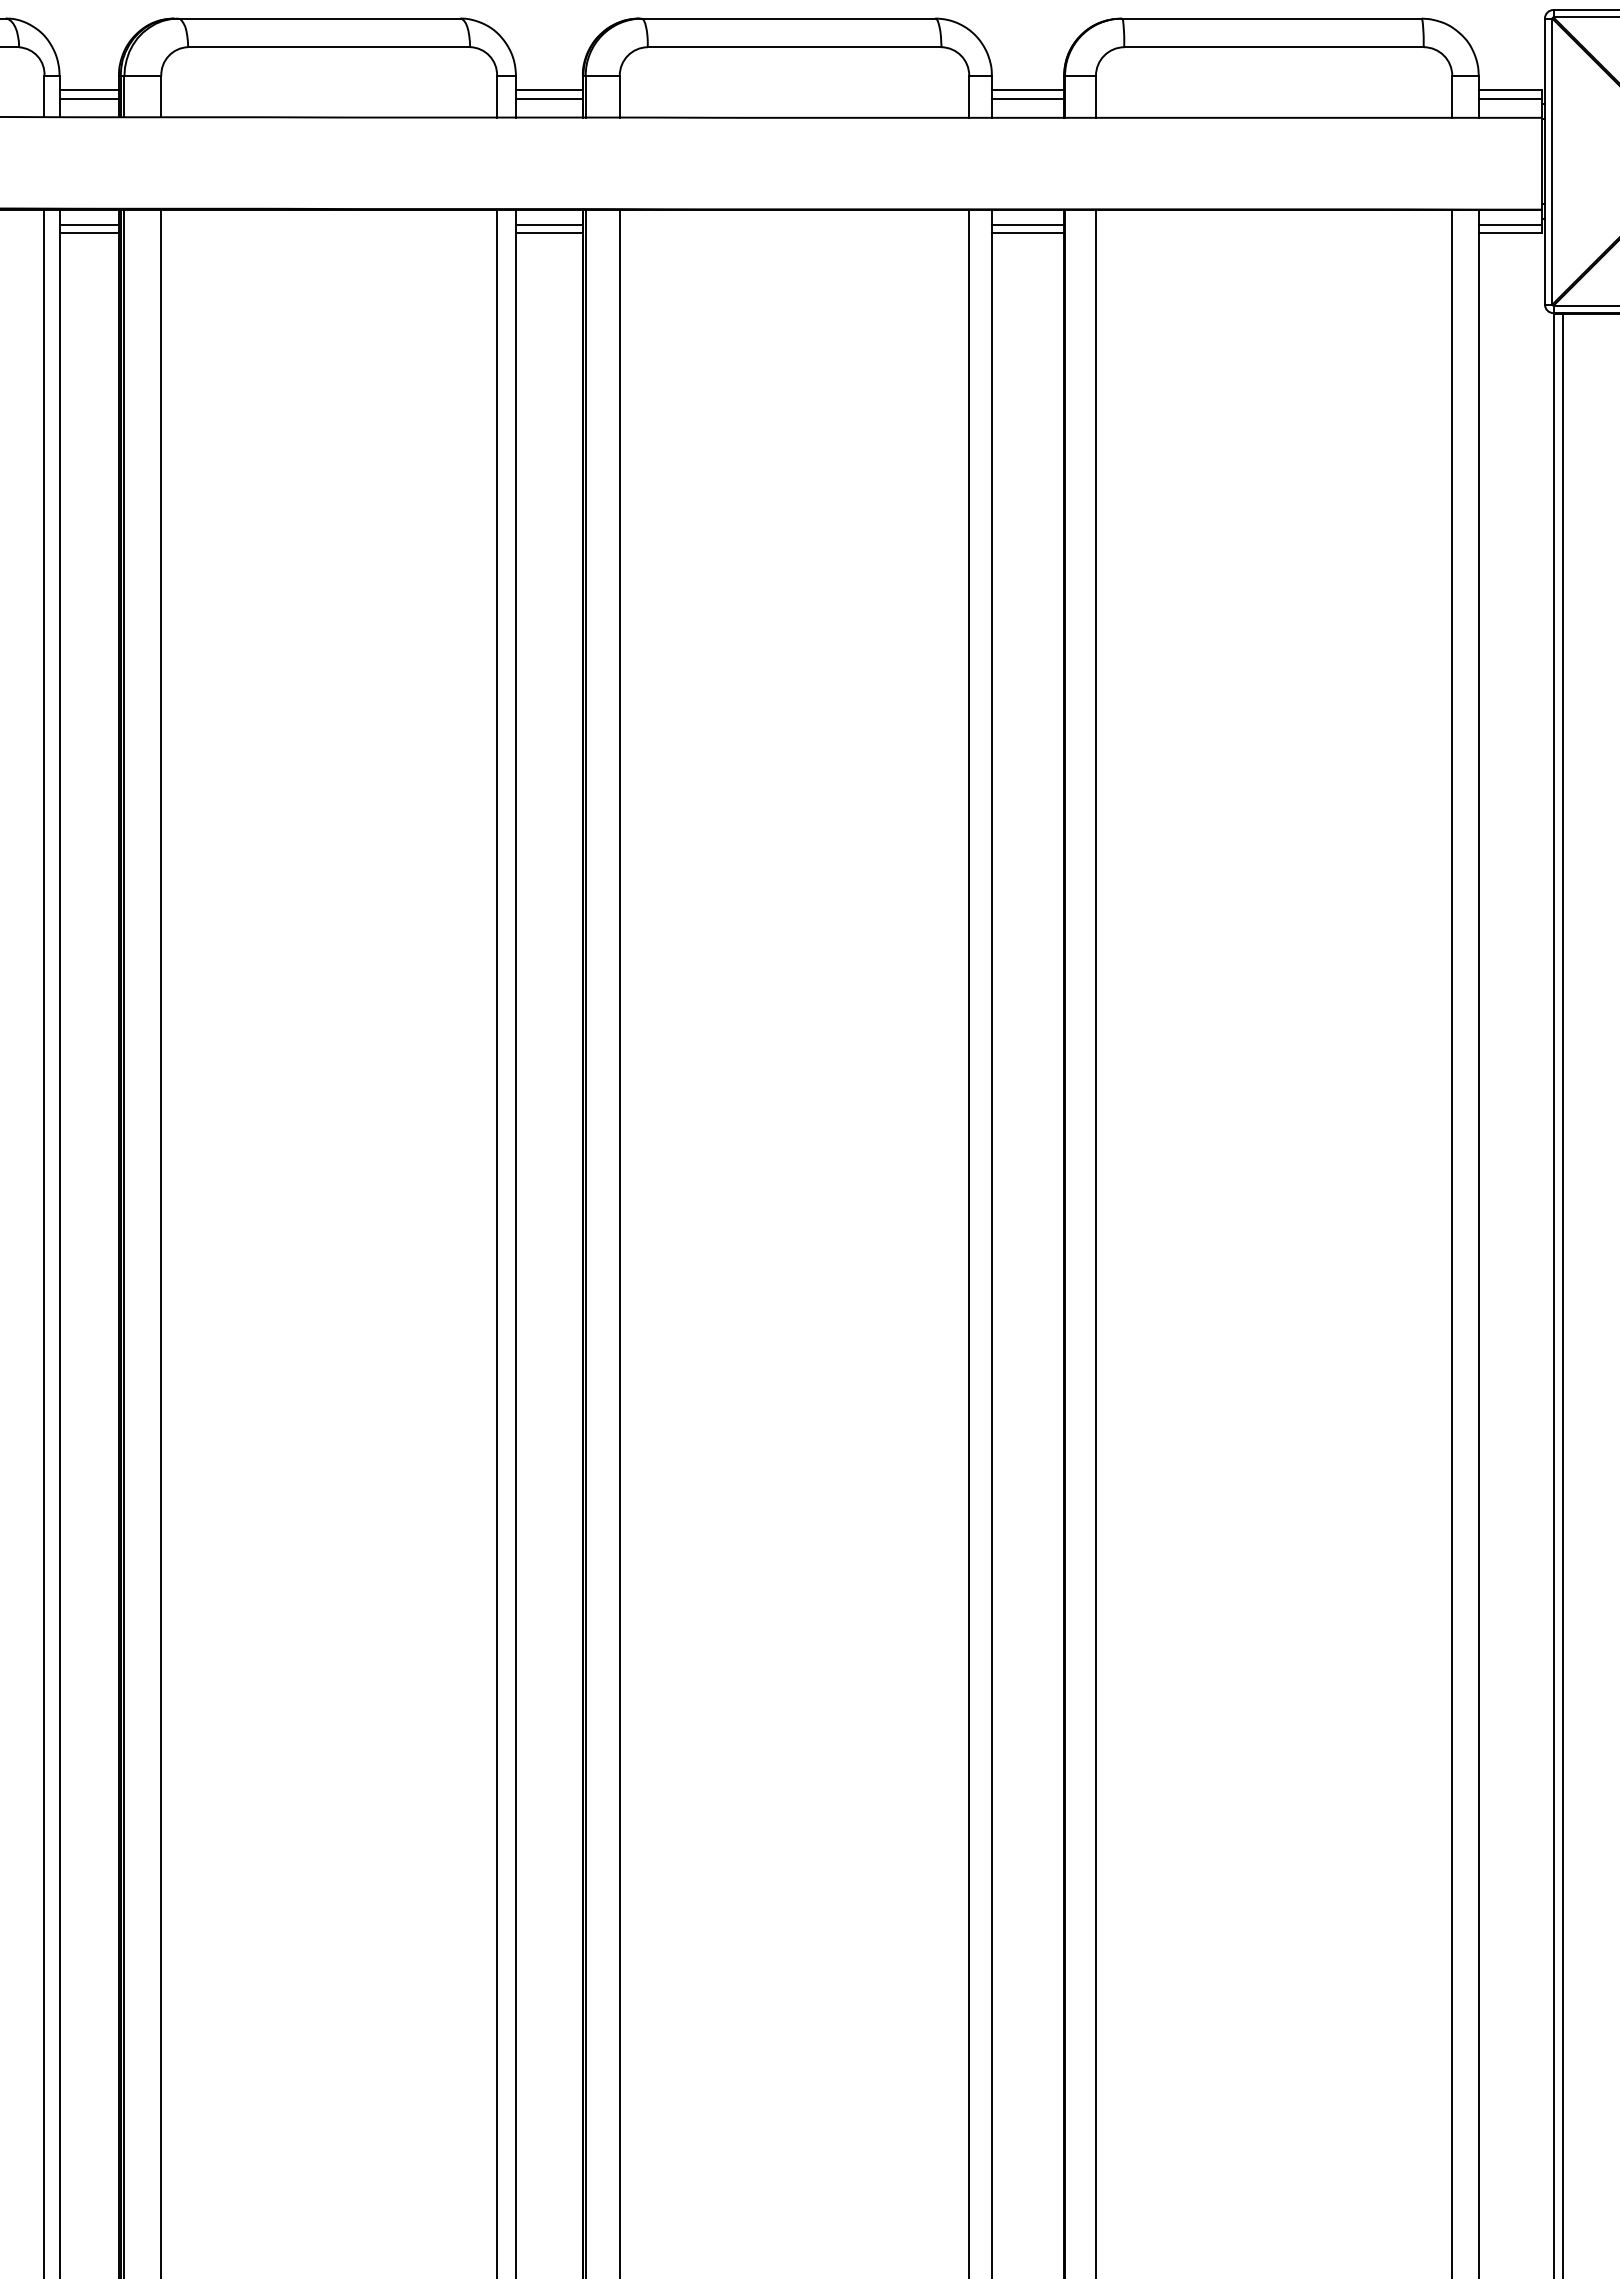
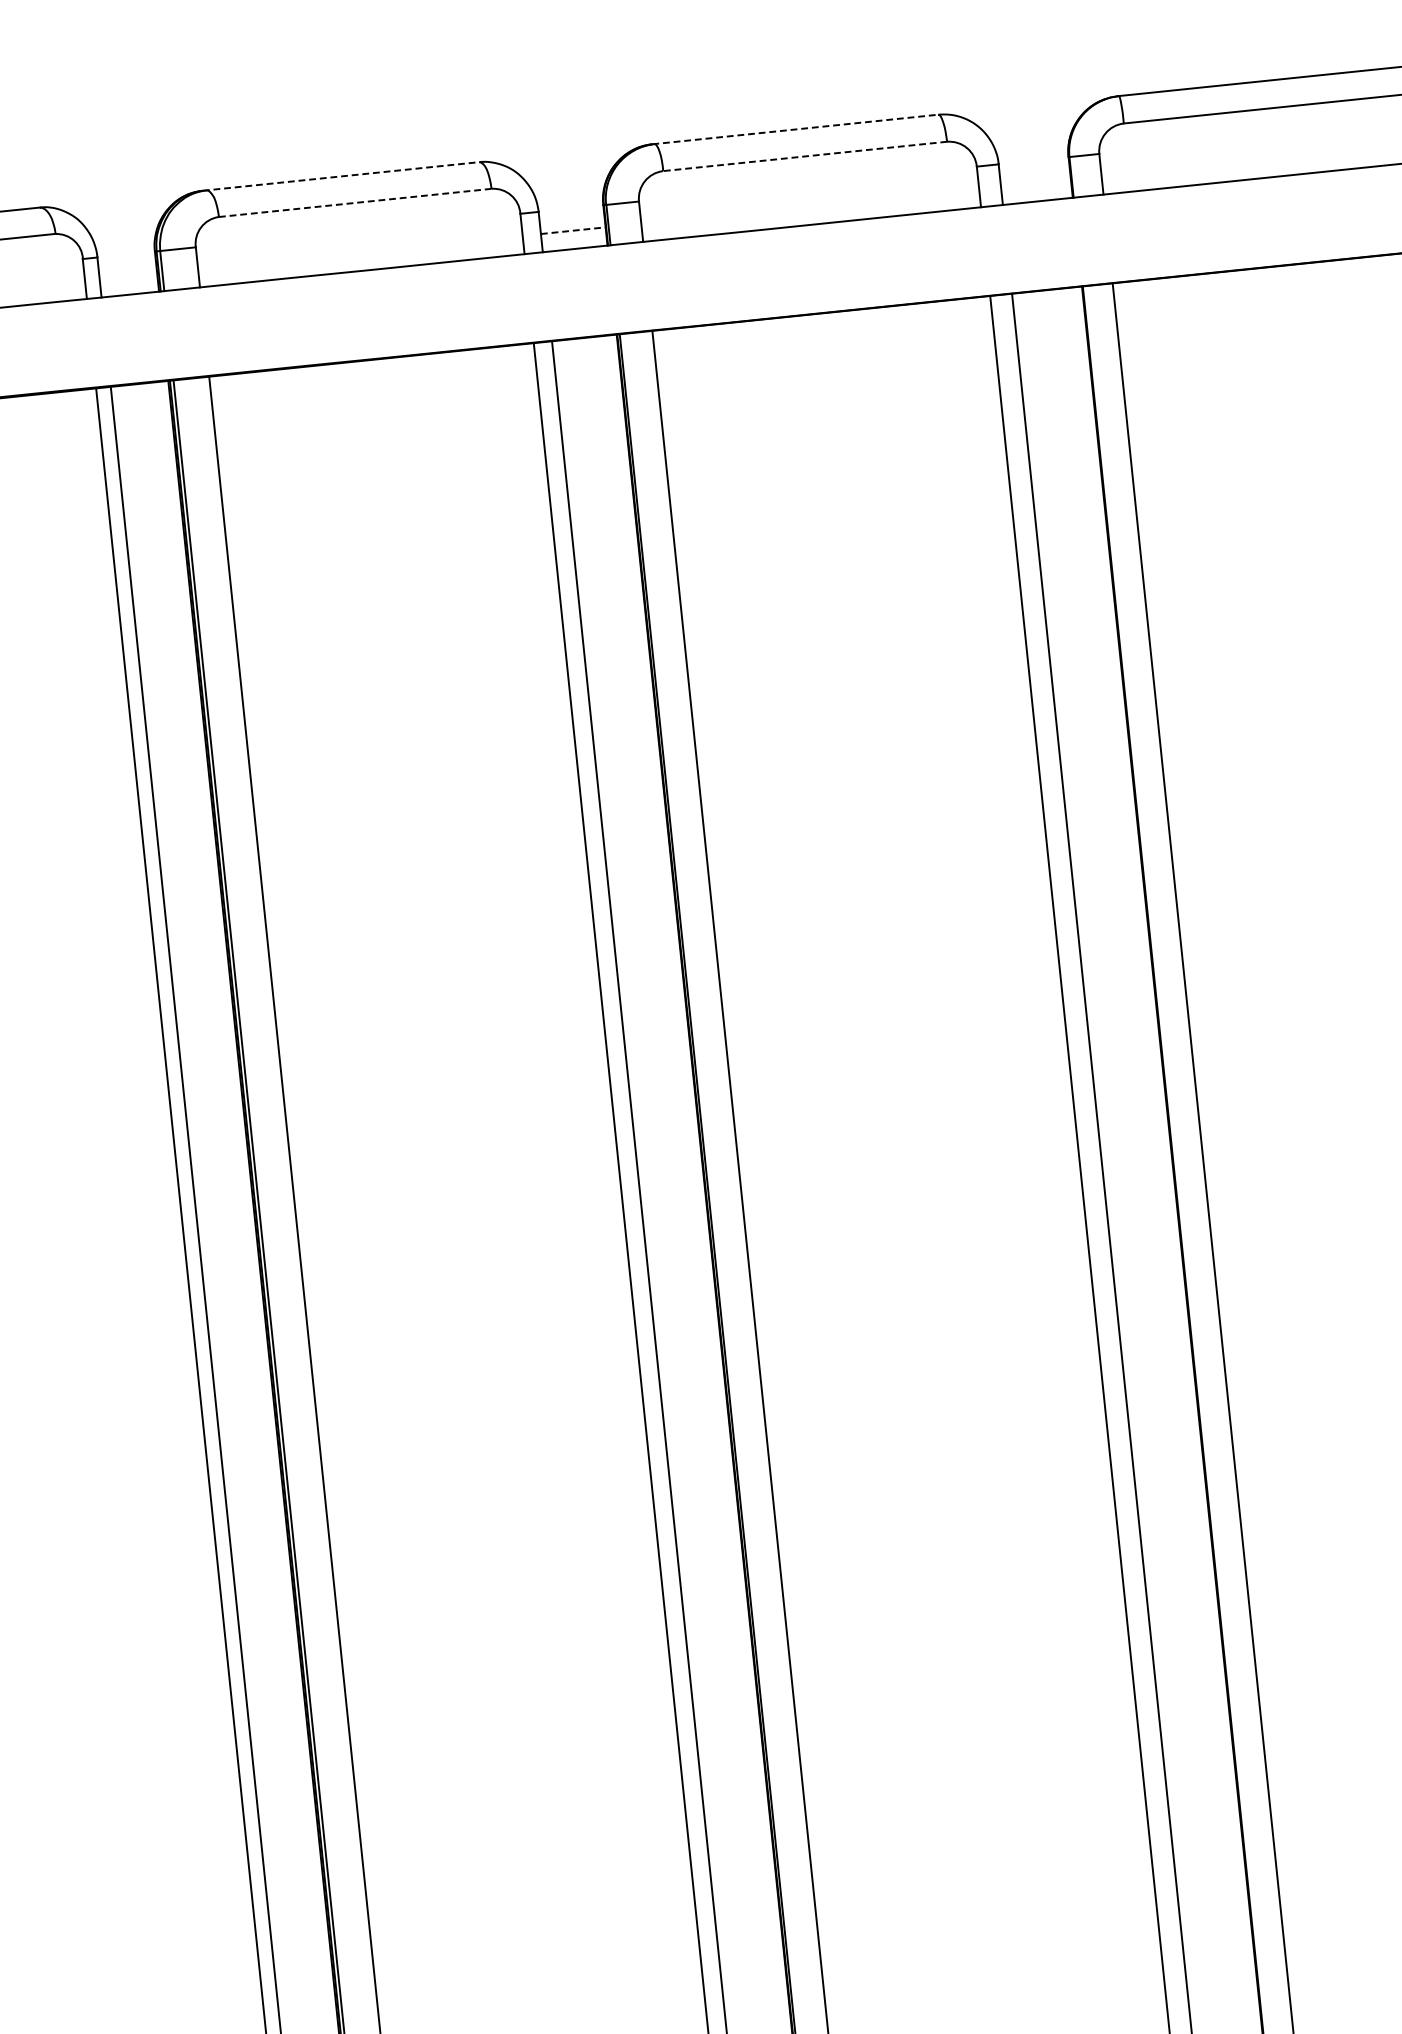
line: (317, 18) -> (341, 176), solid -> dashed
line: (787, 18) -> (795, 129), solid -> dashed
line: (329, 47) -> (355, 203), solid -> dashed
line: (794, 47) -> (805, 156), solid -> dashed
line: (88, 90) -> (126, 268), removed
line: (548, 90) -> (571, 222), removed
line: (1027, 90) -> (1034, 175), removed
line: (88, 98) -> (127, 276), removed
line: (549, 98) -> (573, 230), solid -> dashed
line: (1027, 98) -> (1035, 182), removed
line: (88, 224) -> (140, 398), removed
line: (548, 224) -> (584, 352), removed
line: (1027, 224) -> (1048, 304), removed
line: (88, 233) -> (141, 407), removed
line: (548, 233) -> (585, 361), removed
line: (1027, 233) -> (1048, 313), removed

